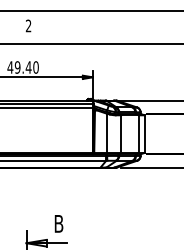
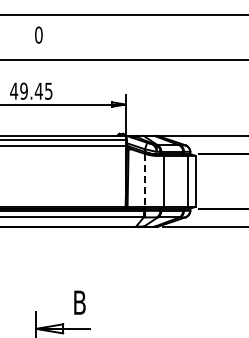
text: (28, 25) -> (38, 34), 2 -> 0
text: (35, 66) -> (48, 90), 49.40 -> 49.45
line: (107, 133) -> (145, 180), solid -> dashed

